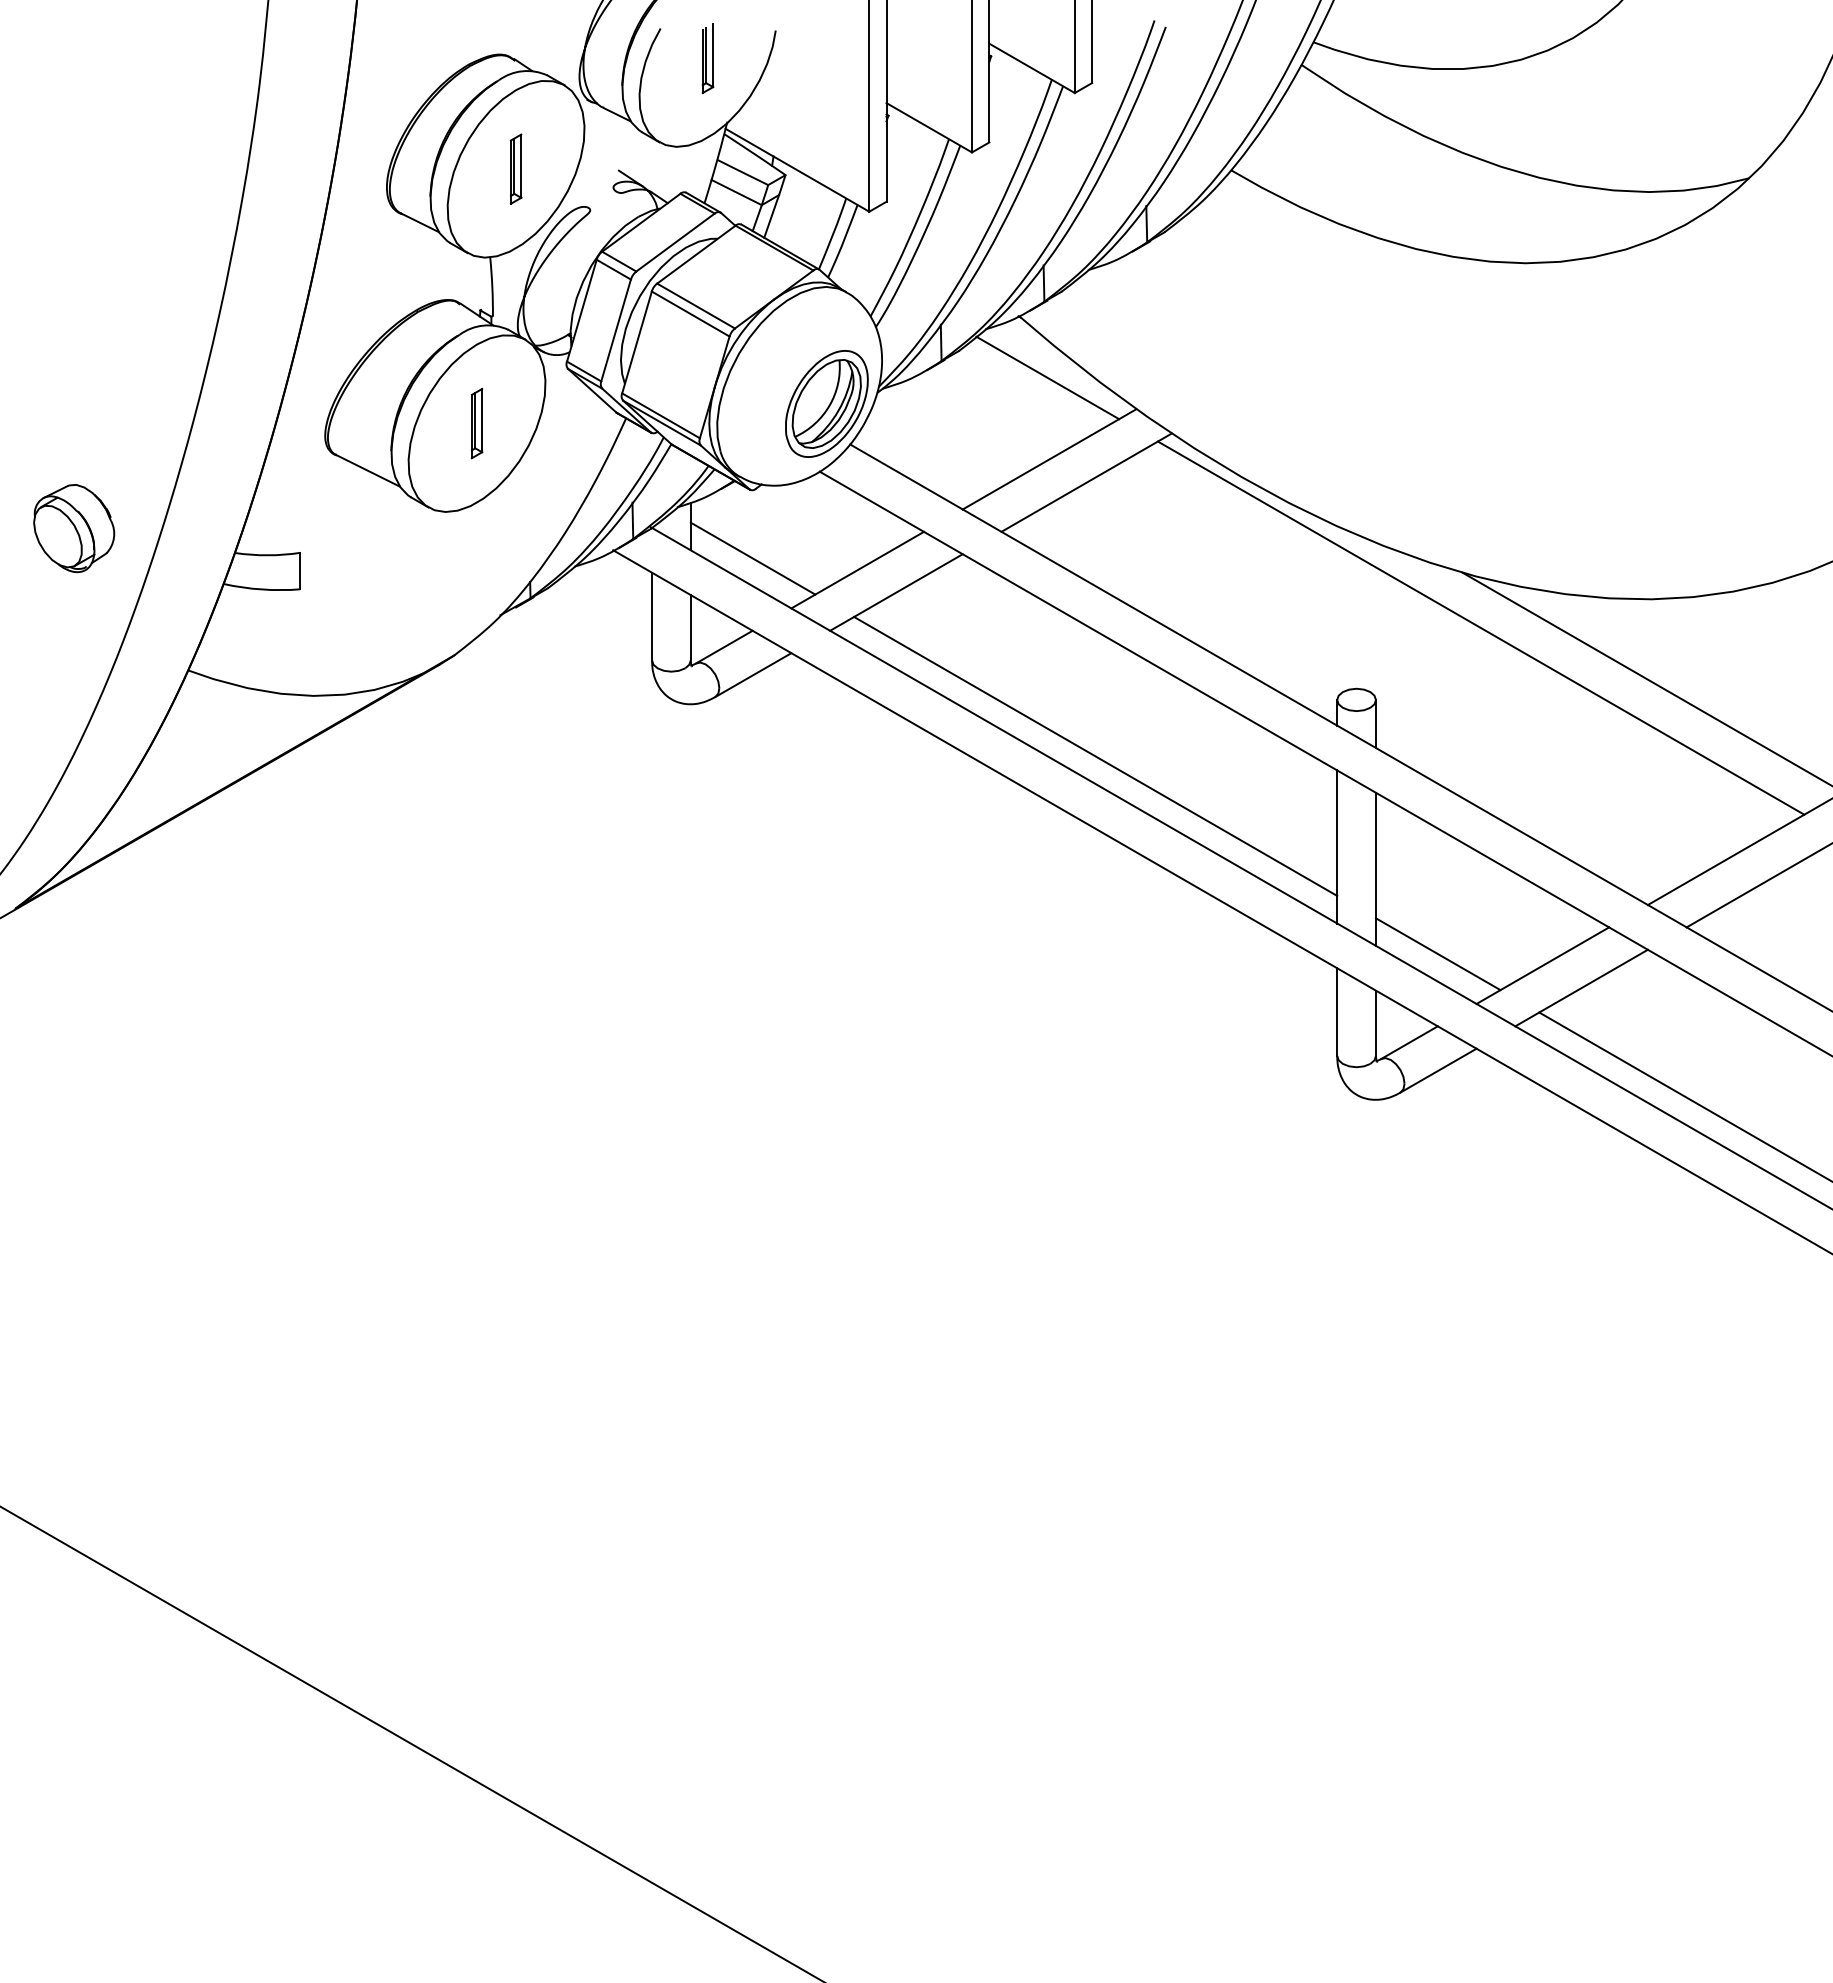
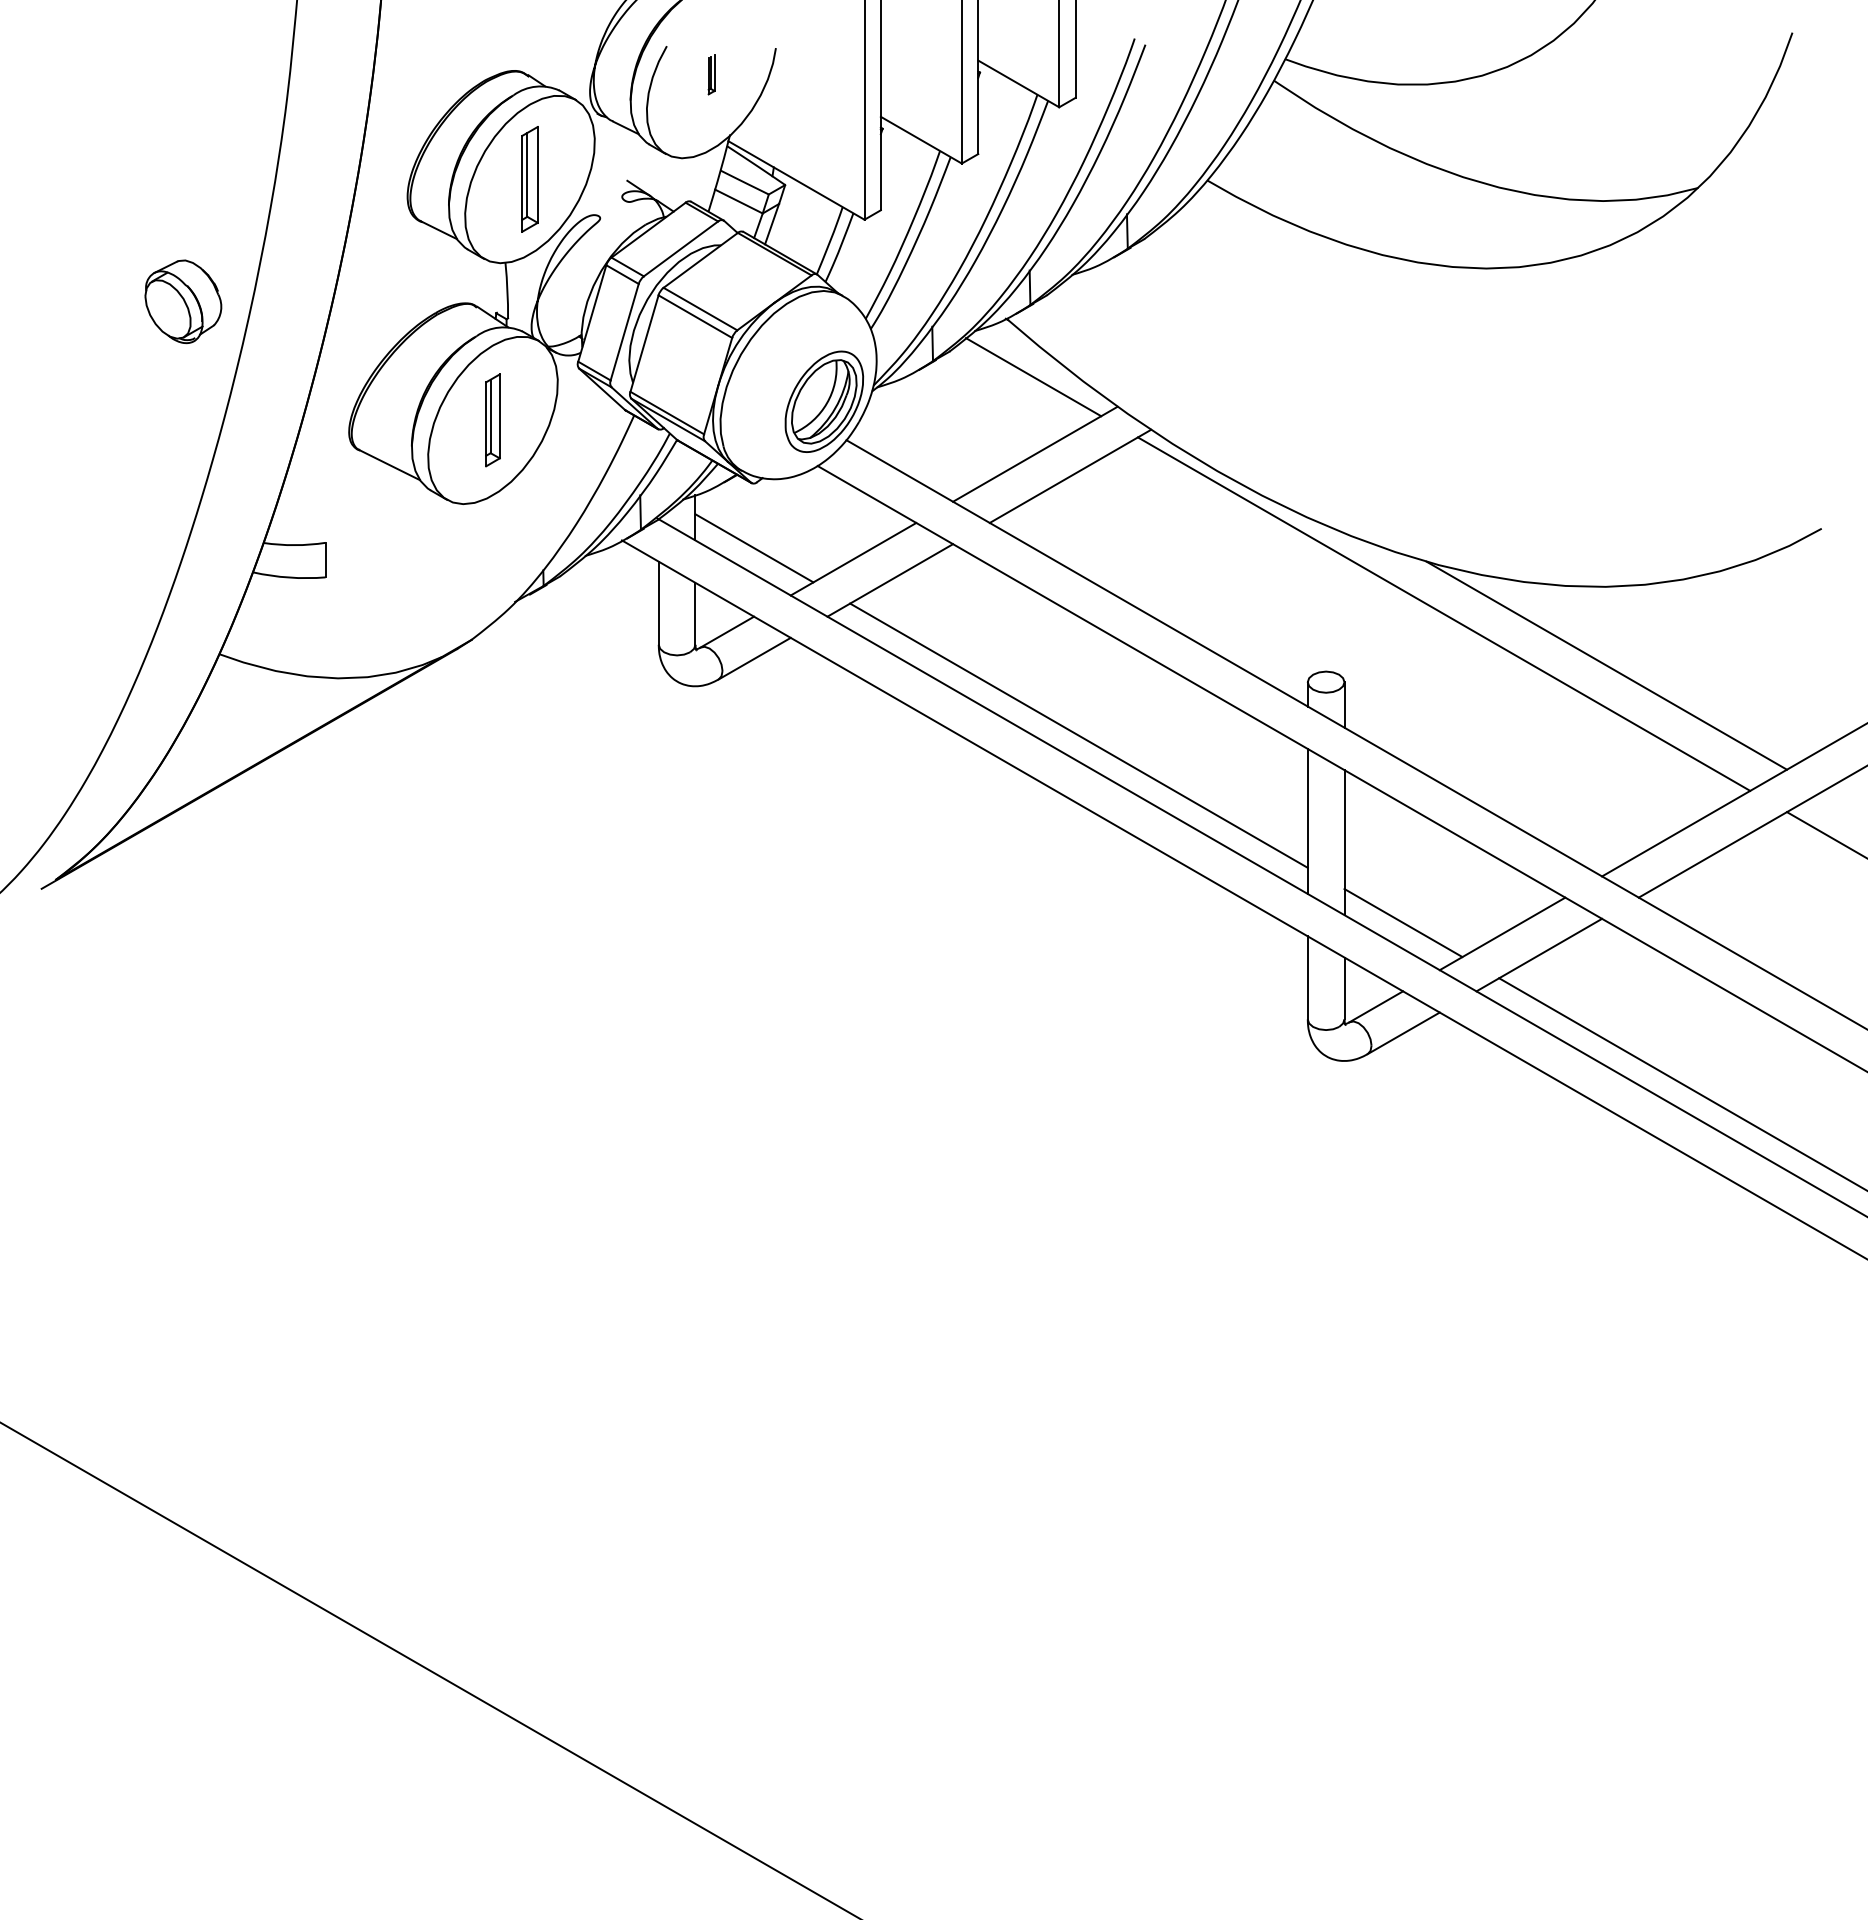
part: (707, 58) -> (711, 74), size x0.6
part: (515, 169) -> (529, 179), size x1.6
part: (476, 423) -> (492, 420), size x1.4
part: (74, 528) -> (183, 301), moved

